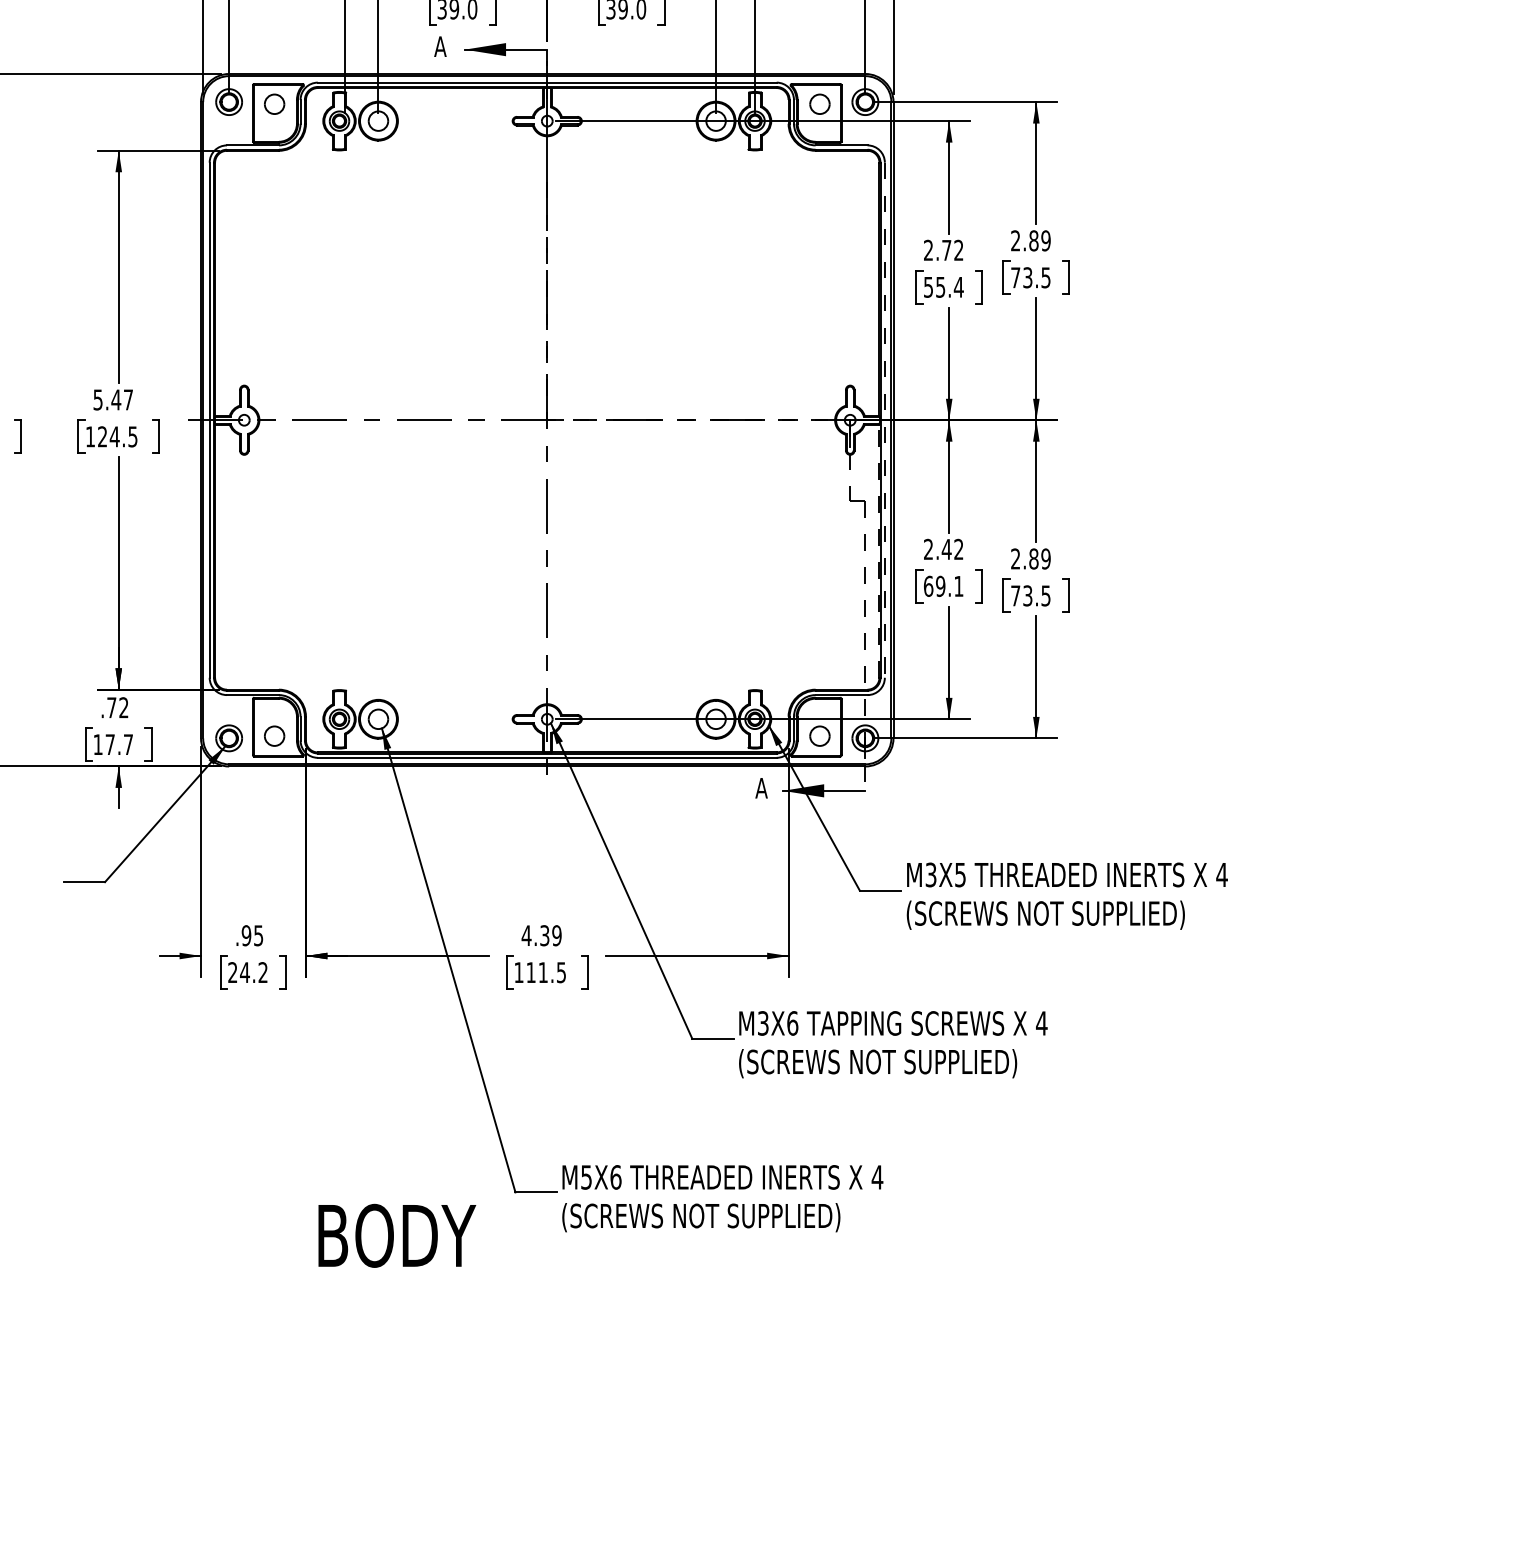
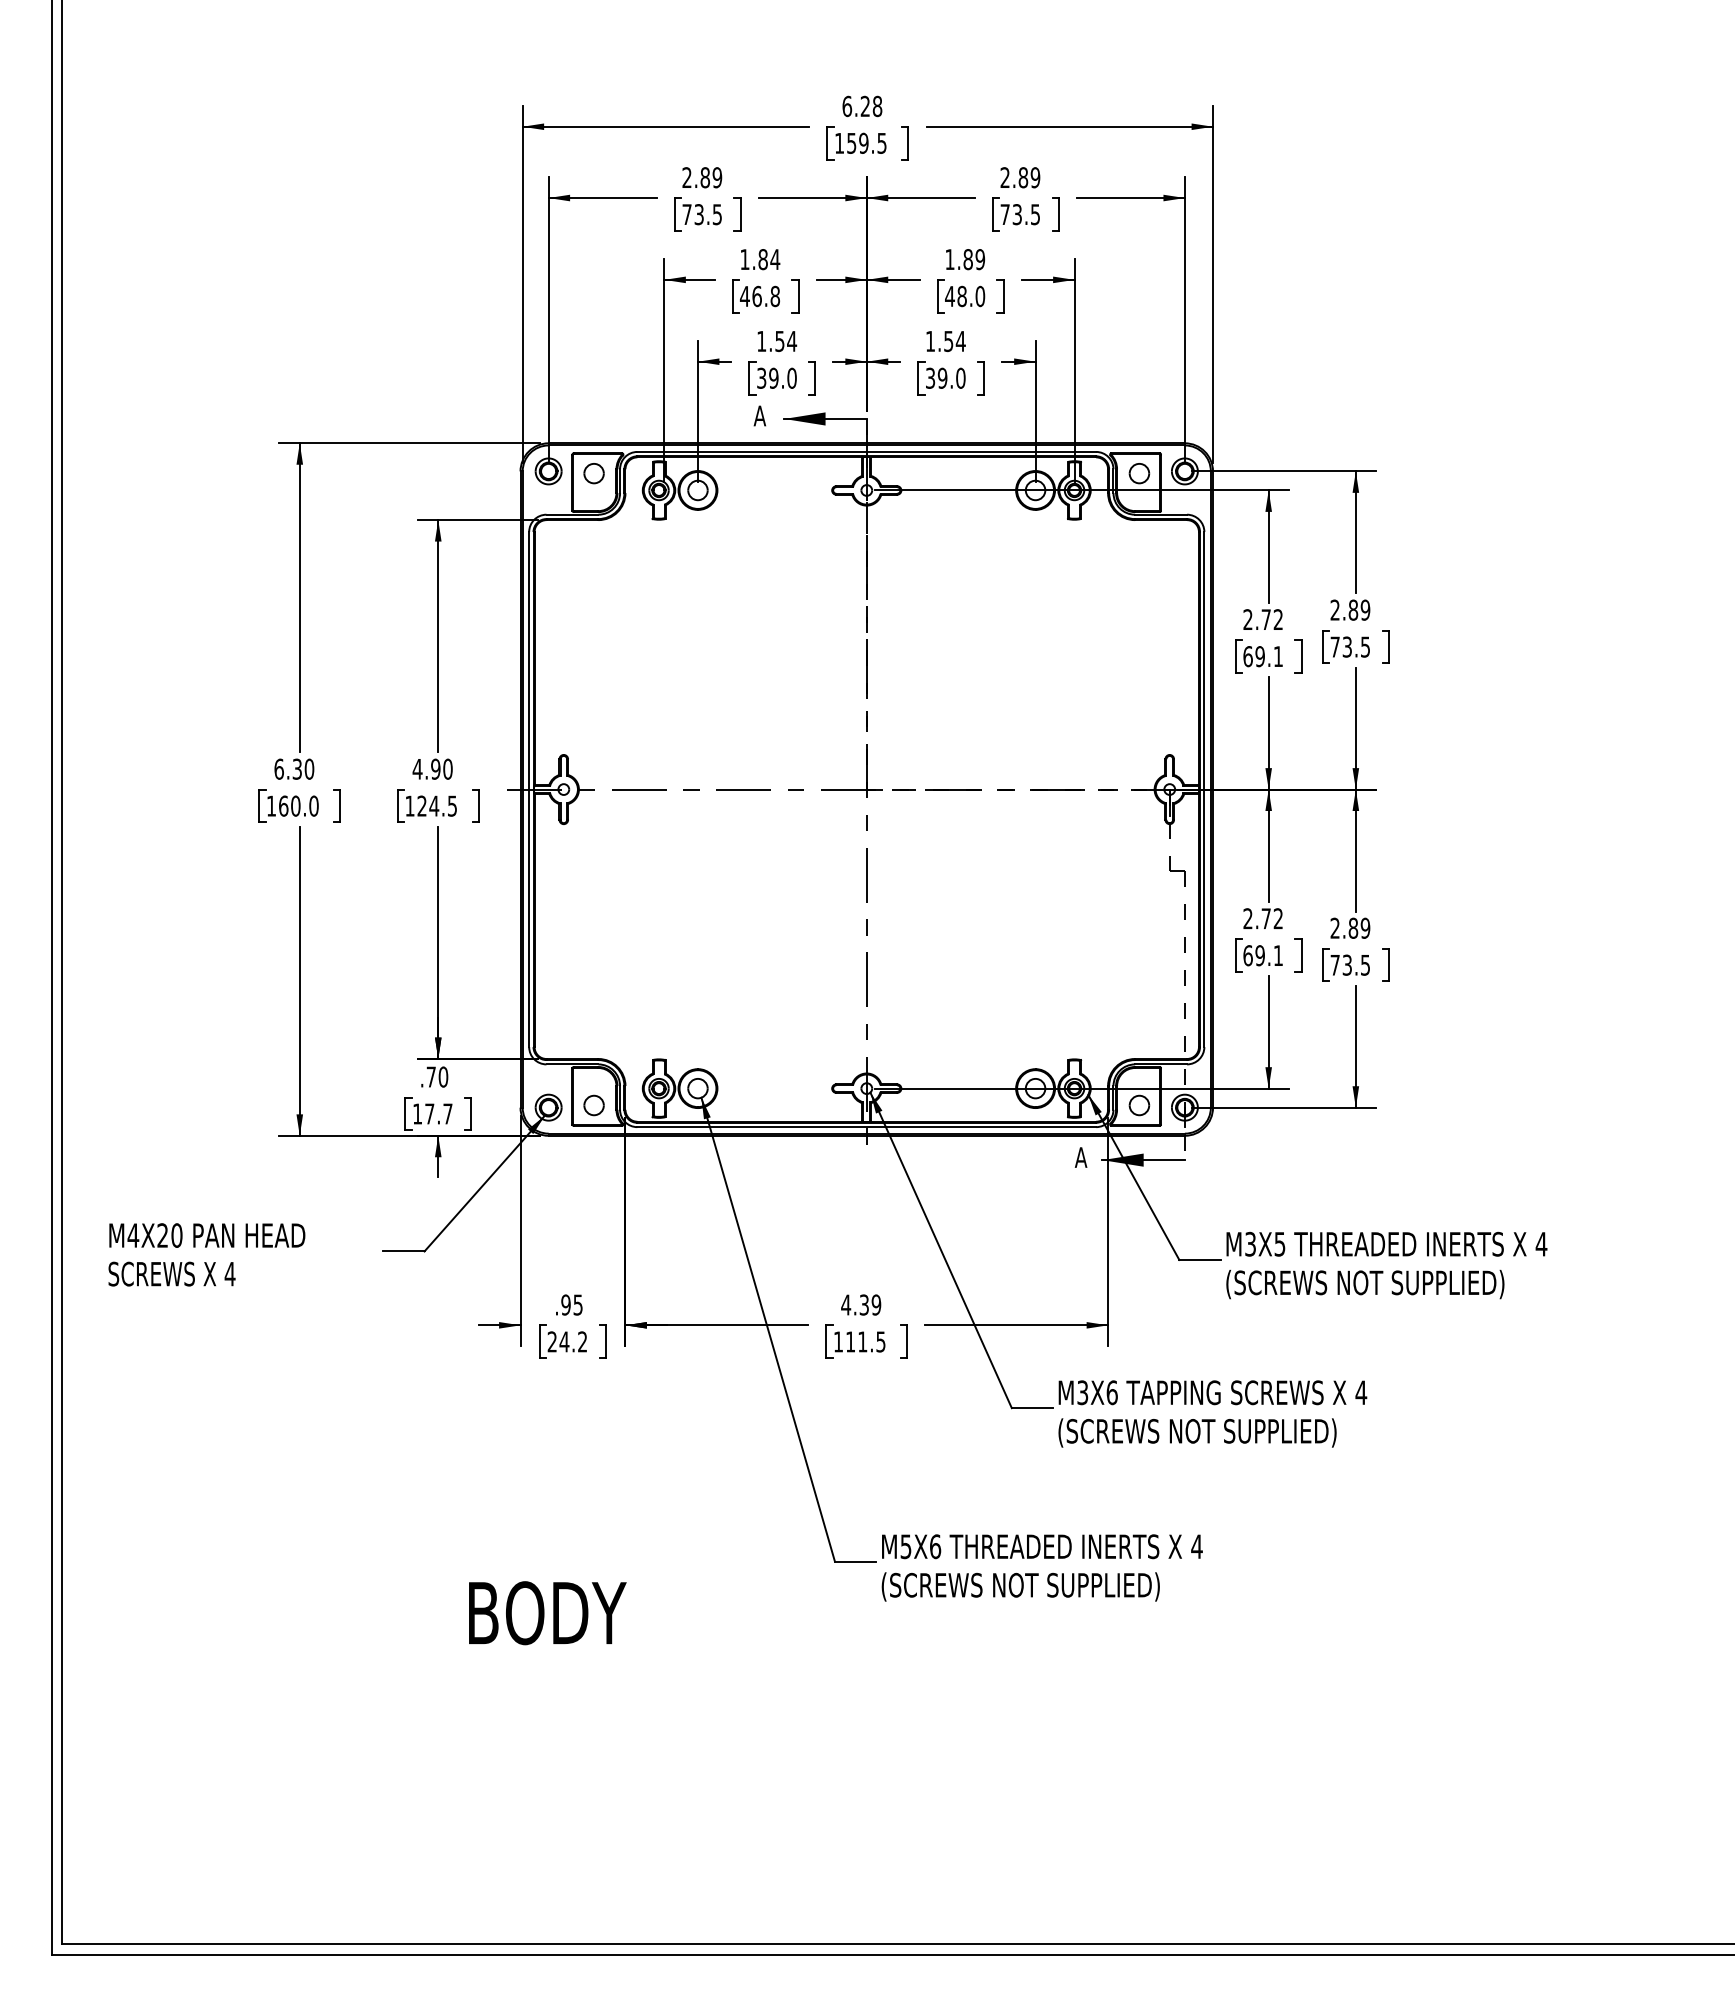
text: (944, 287) -> (1263, 656), 55.4 -> 69.1
text: (113, 399) -> (432, 768), 5.47 -> 4.90
line: (885, 420) -> (1204, 789), dashed -> solid
text: (947, 549) -> (1266, 918), 2.42 -> 2.72
line: (879, 551) -> (1198, 920), dashed -> solid
text: (124, 707) -> (443, 1076), .72 -> .70
text: (397, 1236) -> (547, 1613), moved

